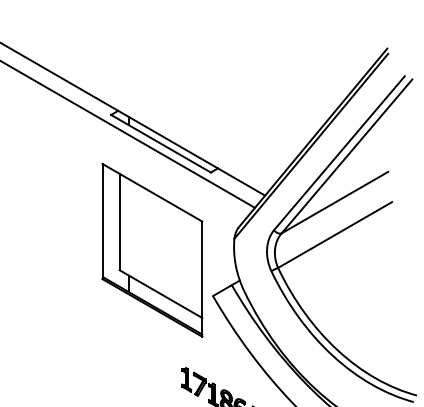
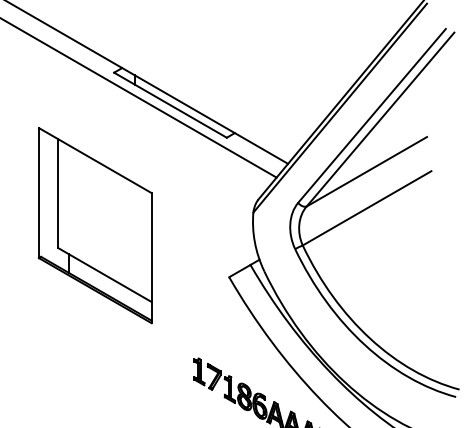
part: (152, 250) -> (95, 225), moved

